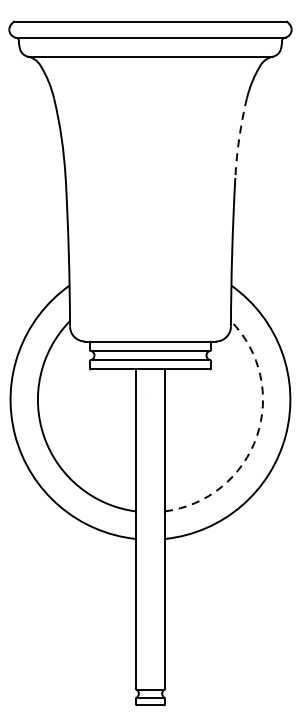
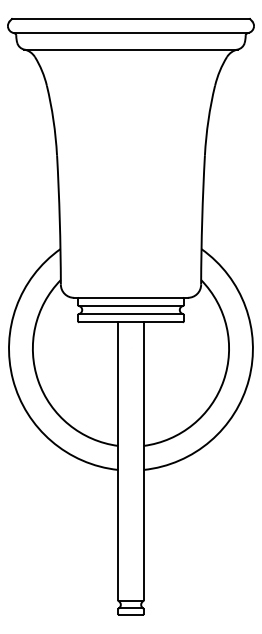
arc: (239, 138) -> (208, 120), dashed -> solid
arc: (256, 436) -> (223, 380), dashed -> solid

